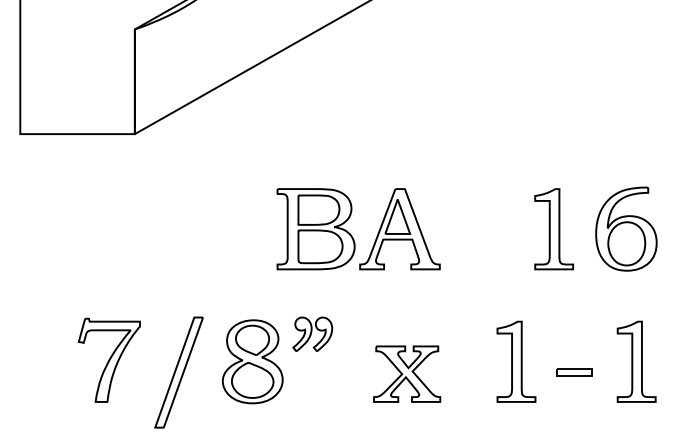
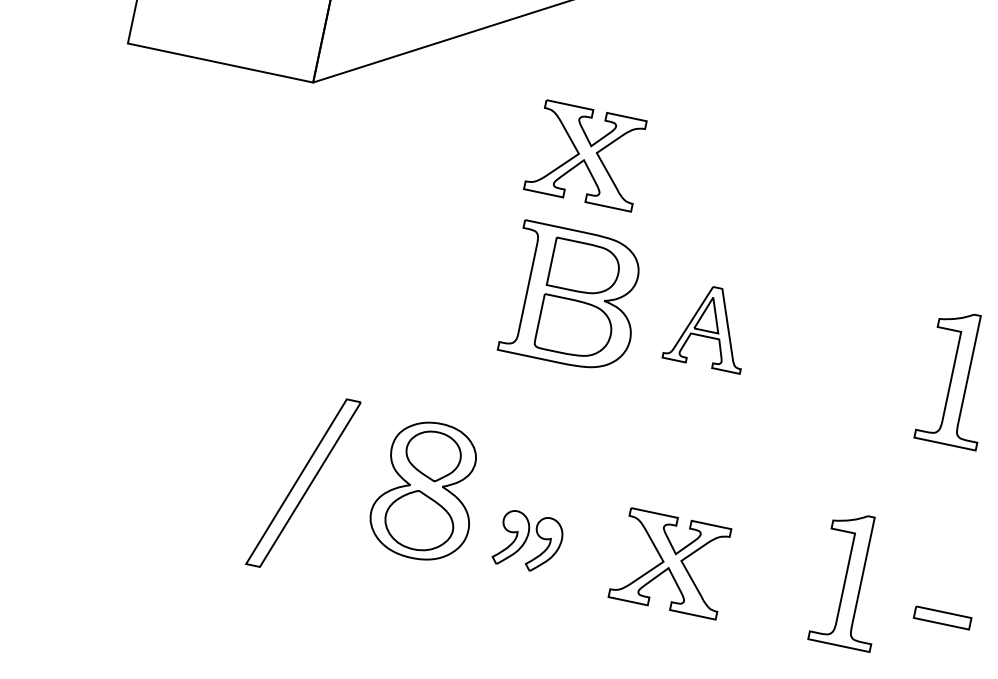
part: (306, 142) -> (587, 154), added
part: (399, 229) -> (708, 326), size x0.6
part: (312, 333) -> (528, 540), moved
part: (108, 359) -> (193, 437), removed

